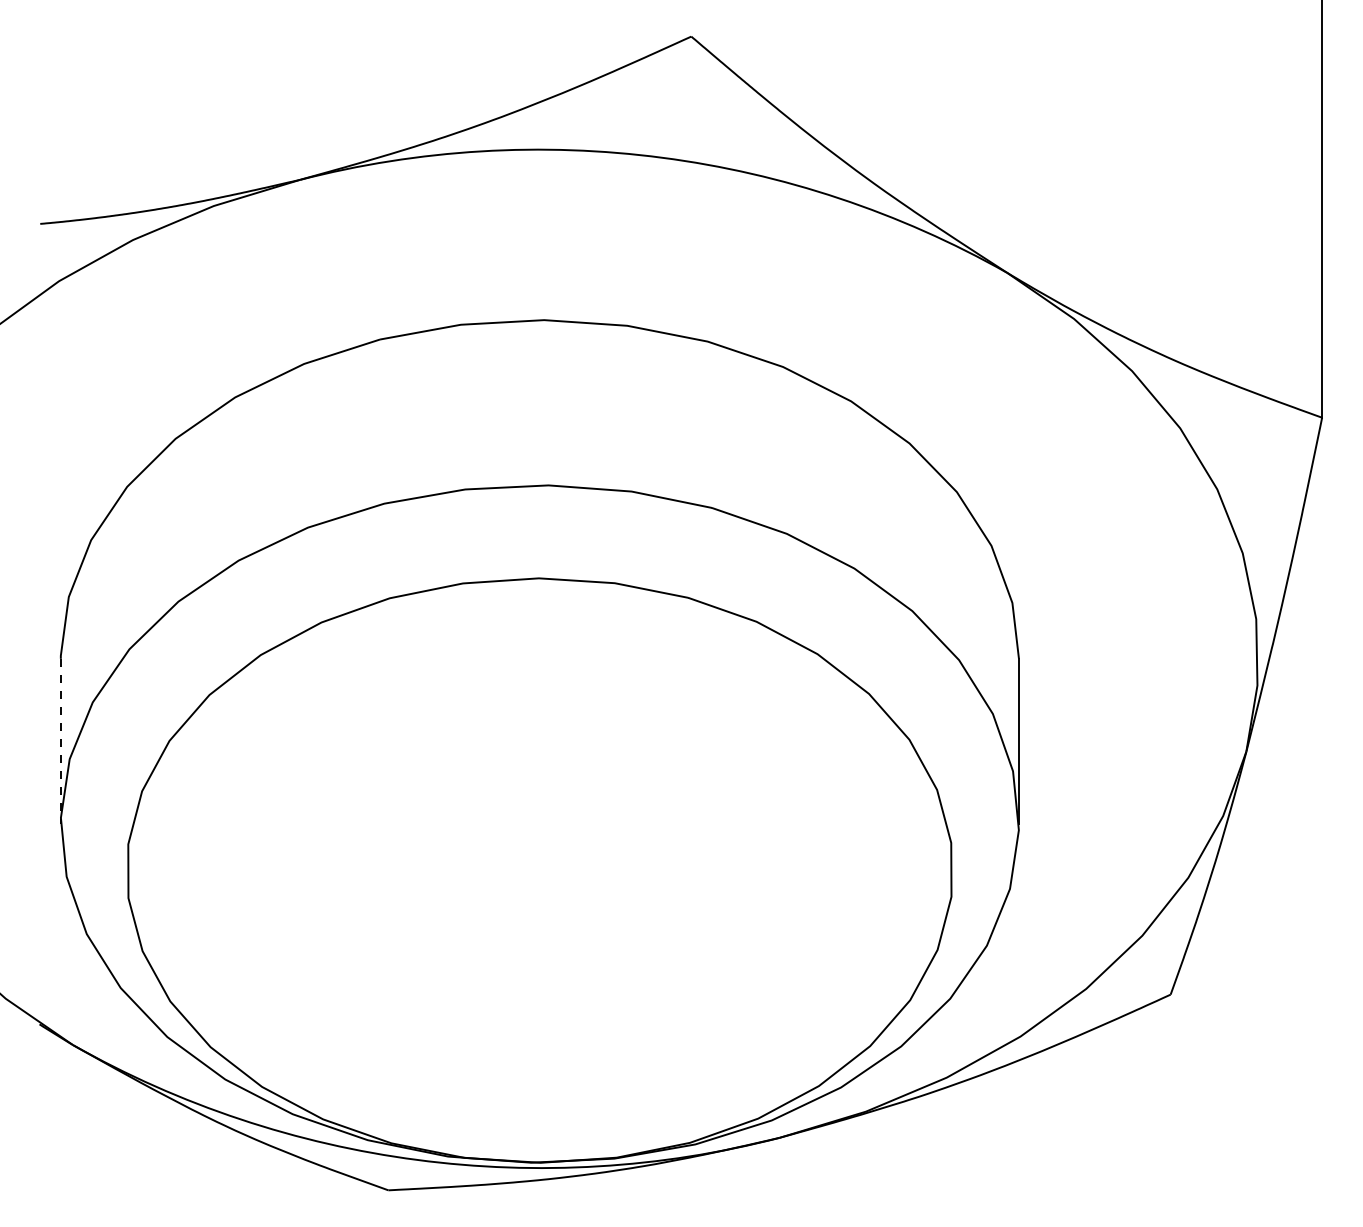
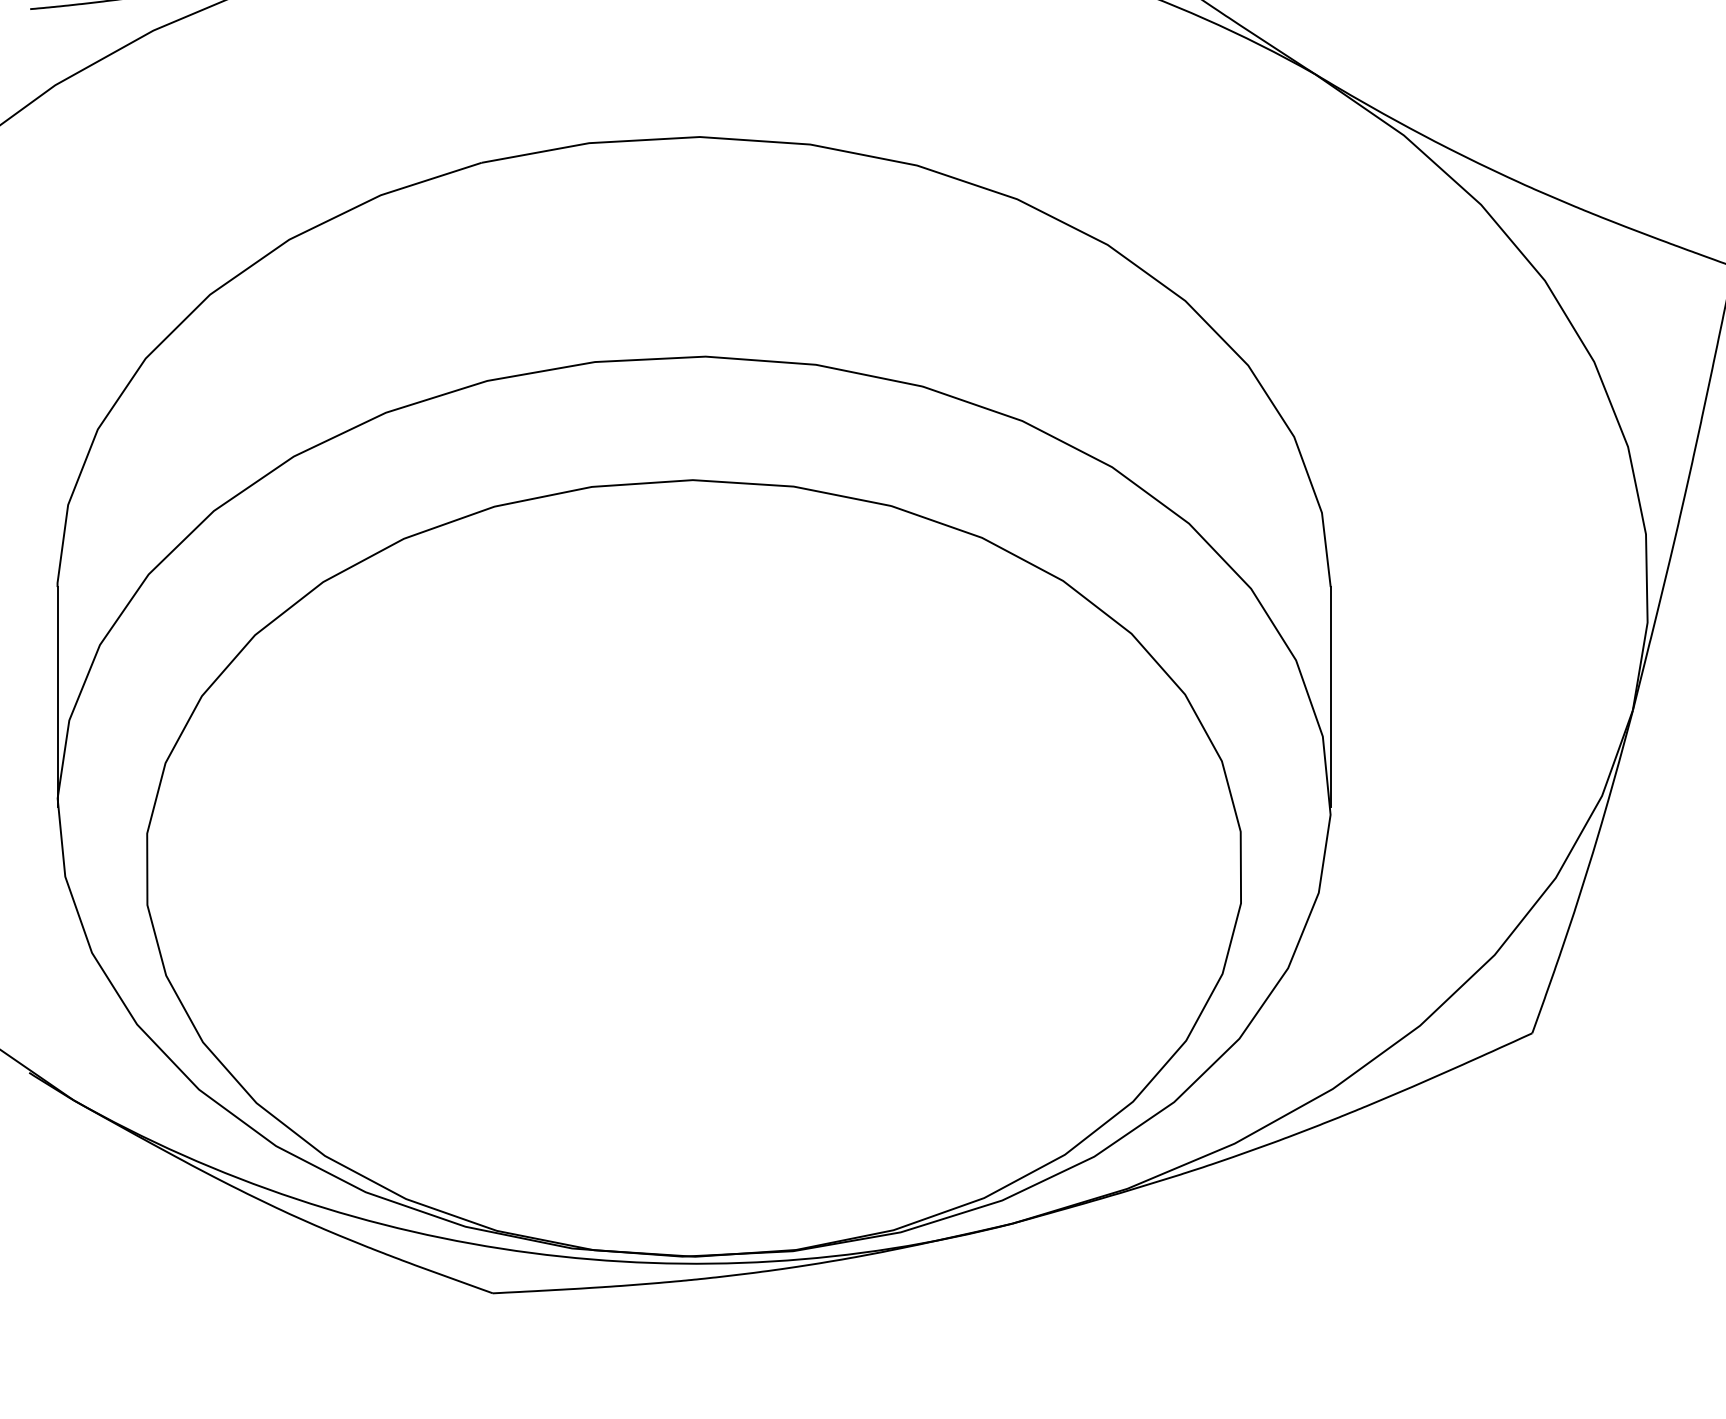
line: (60, 741) -> (57, 696), dashed -> solid

